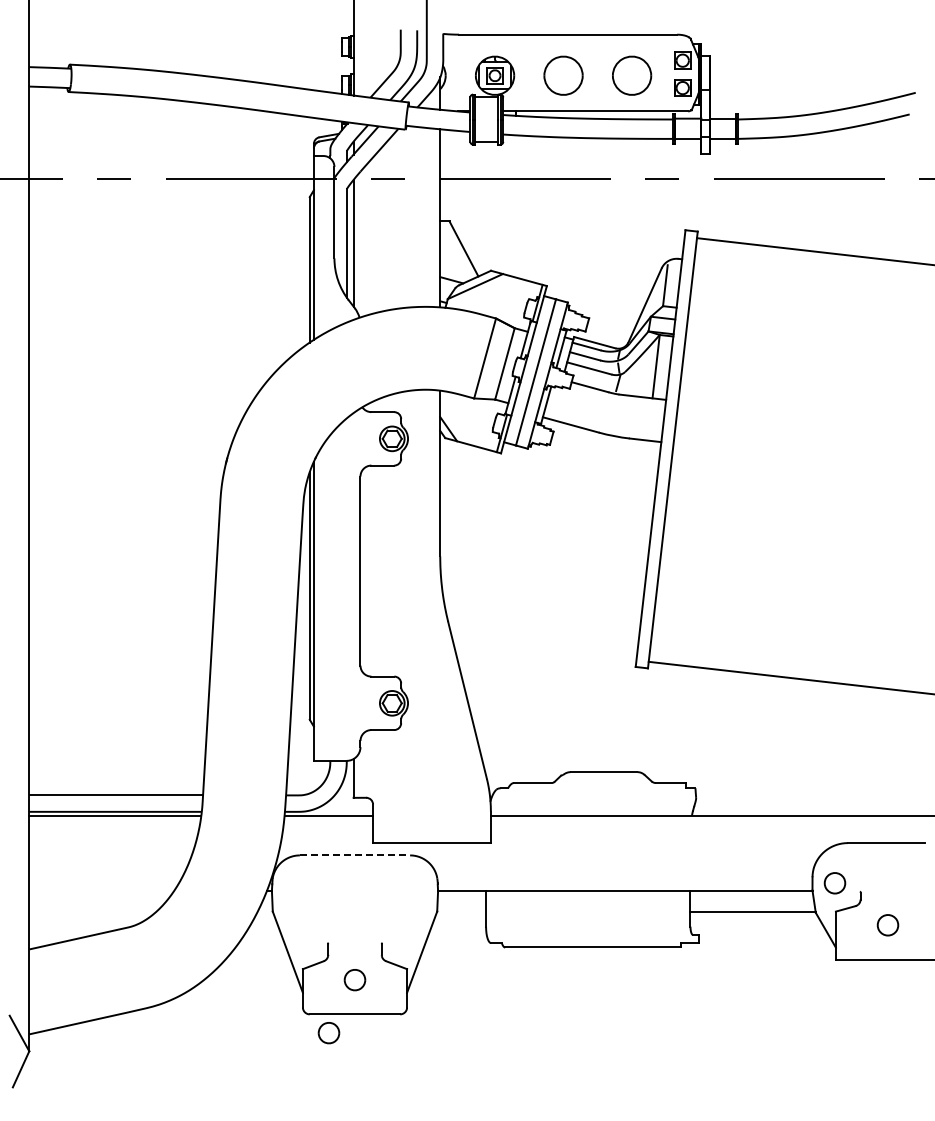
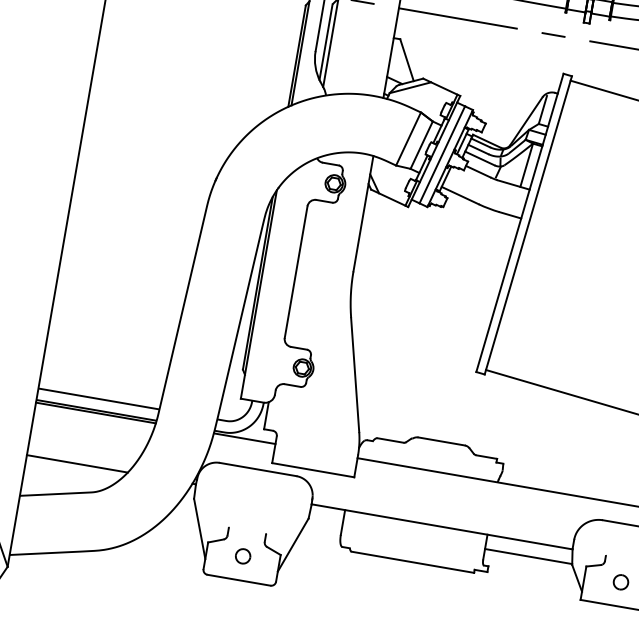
line: (355, 855) -> (258, 469), dashed -> solid
part: (834, 883) -> (588, 546), removed
line: (101, 891) -> (77, 464), added
part: (328, 1033) -> (218, 590), removed

